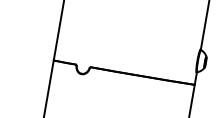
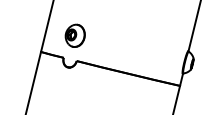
part: (86, 41) -> (75, 35), added

